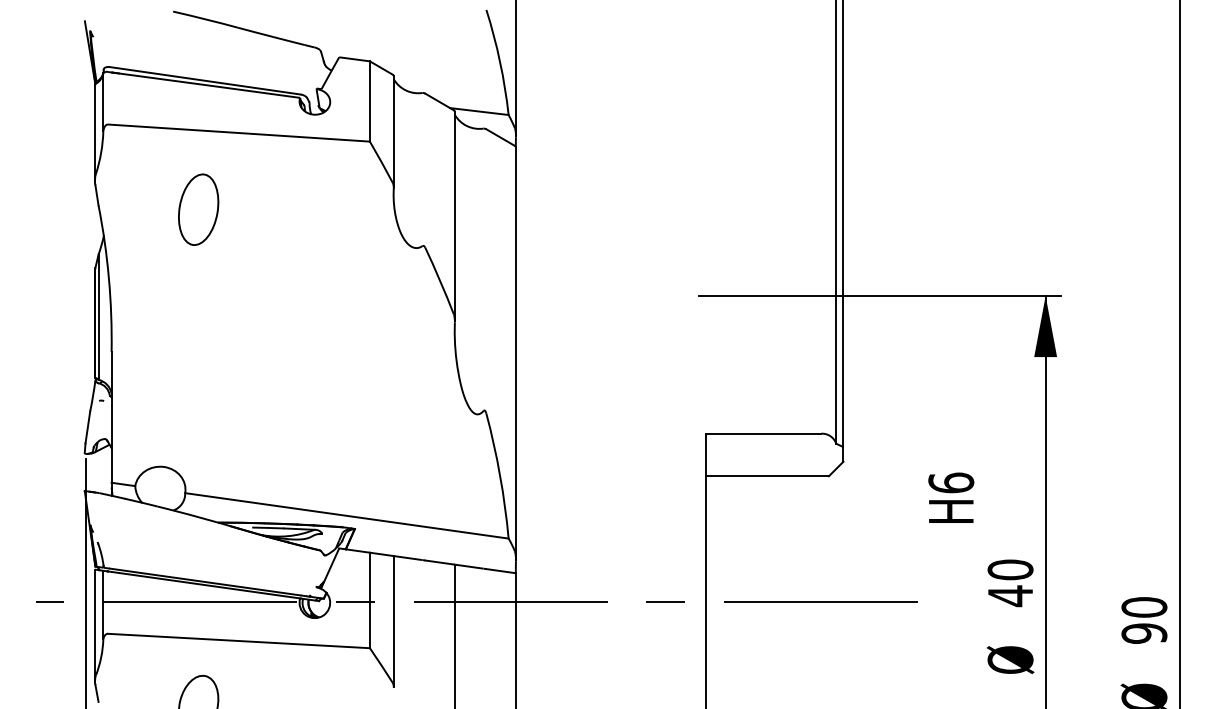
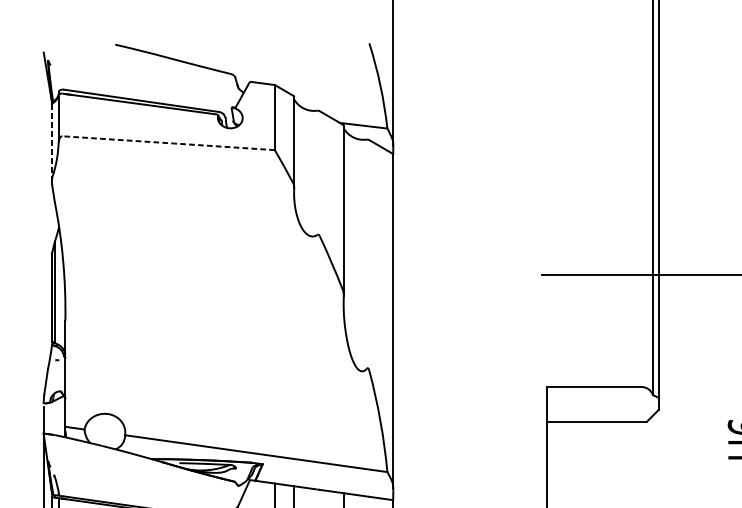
line: (94, 133) -> (51, 143), solid -> dashed
line: (239, 133) -> (169, 143), solid -> dashed
part: (198, 209) -> (135, 205), removed

